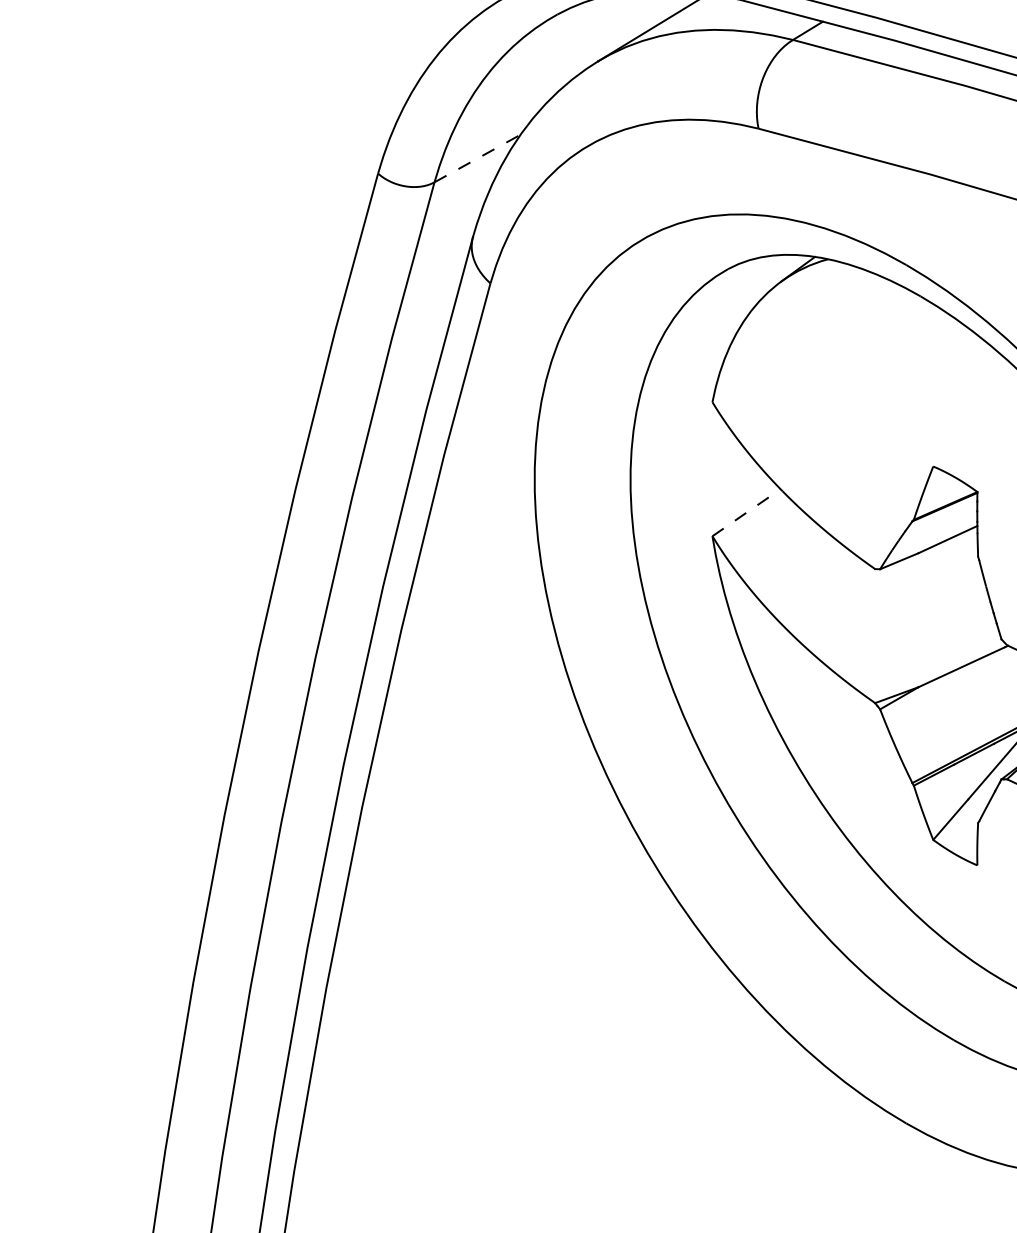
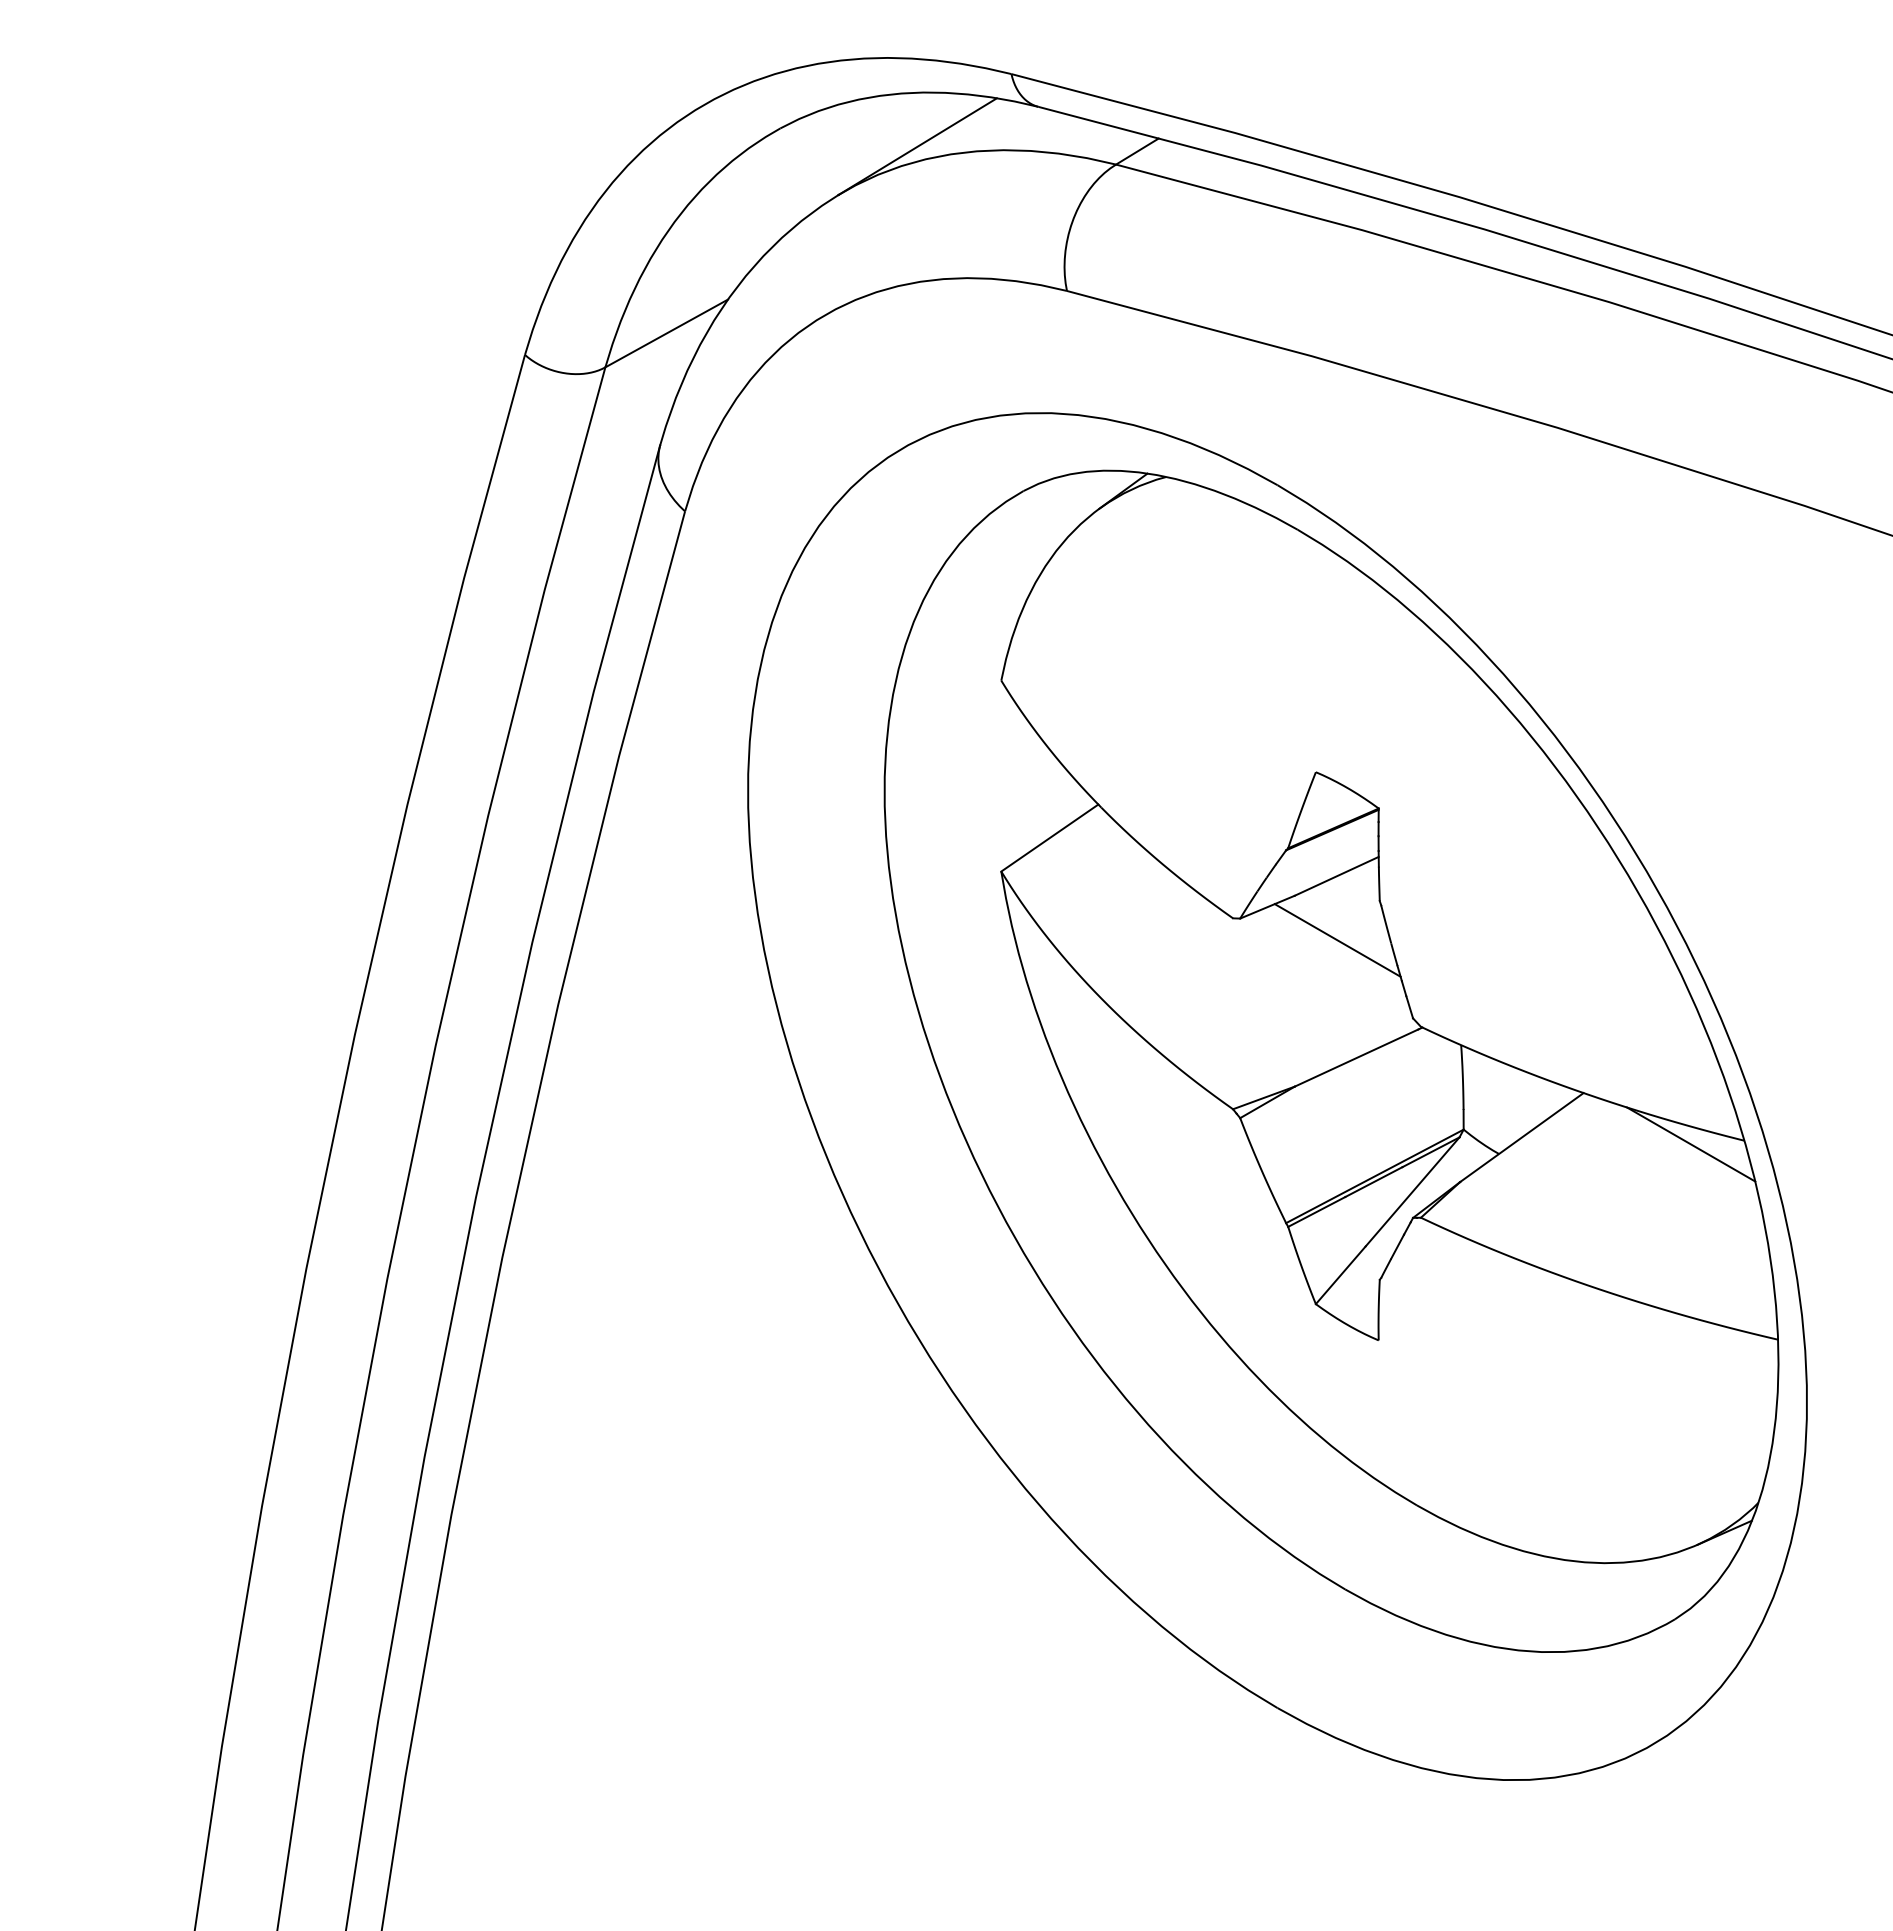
line: (478, 158) -> (667, 333), dashed -> solid
line: (746, 513) -> (1049, 838), dashed -> solid
line: (948, 584) -> (1337, 940), added

